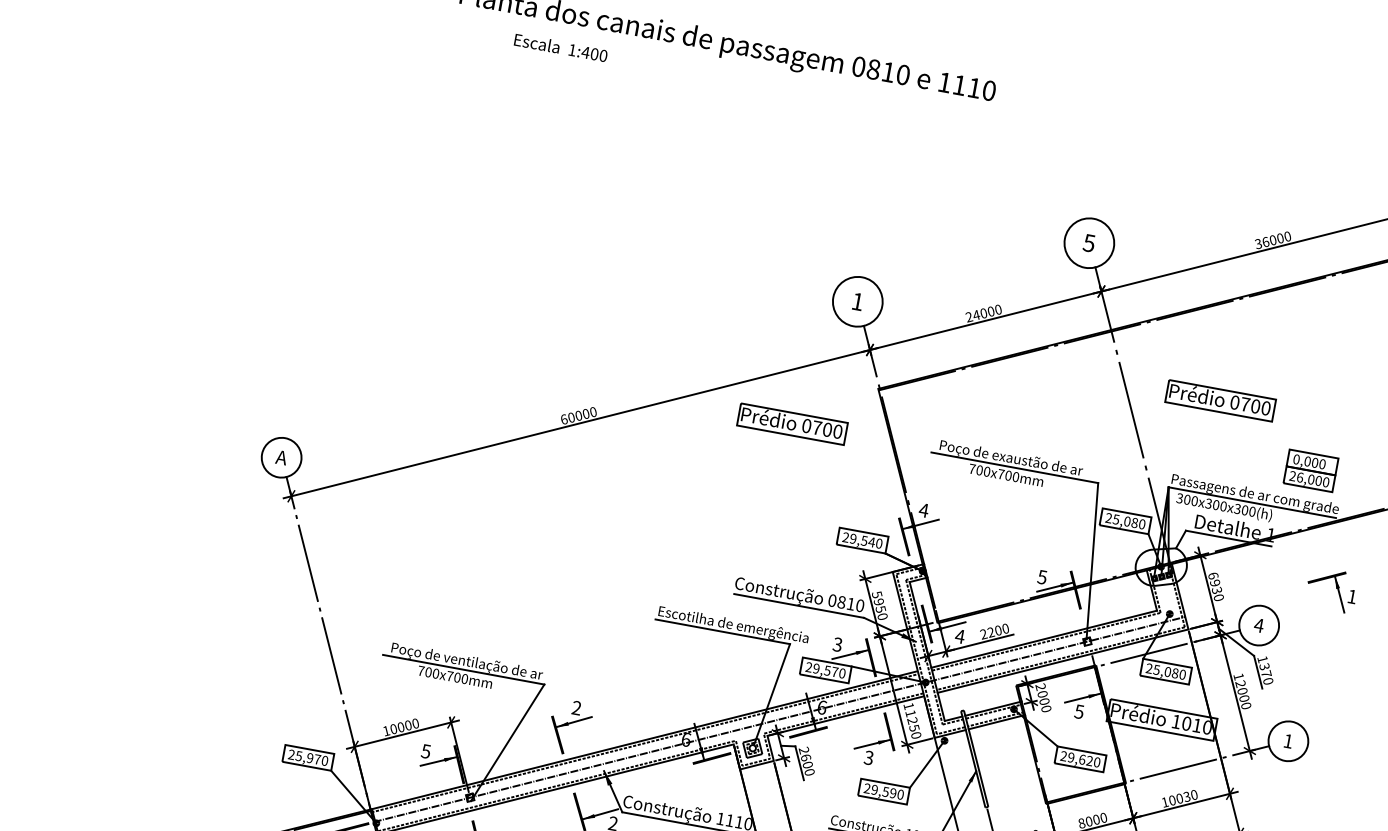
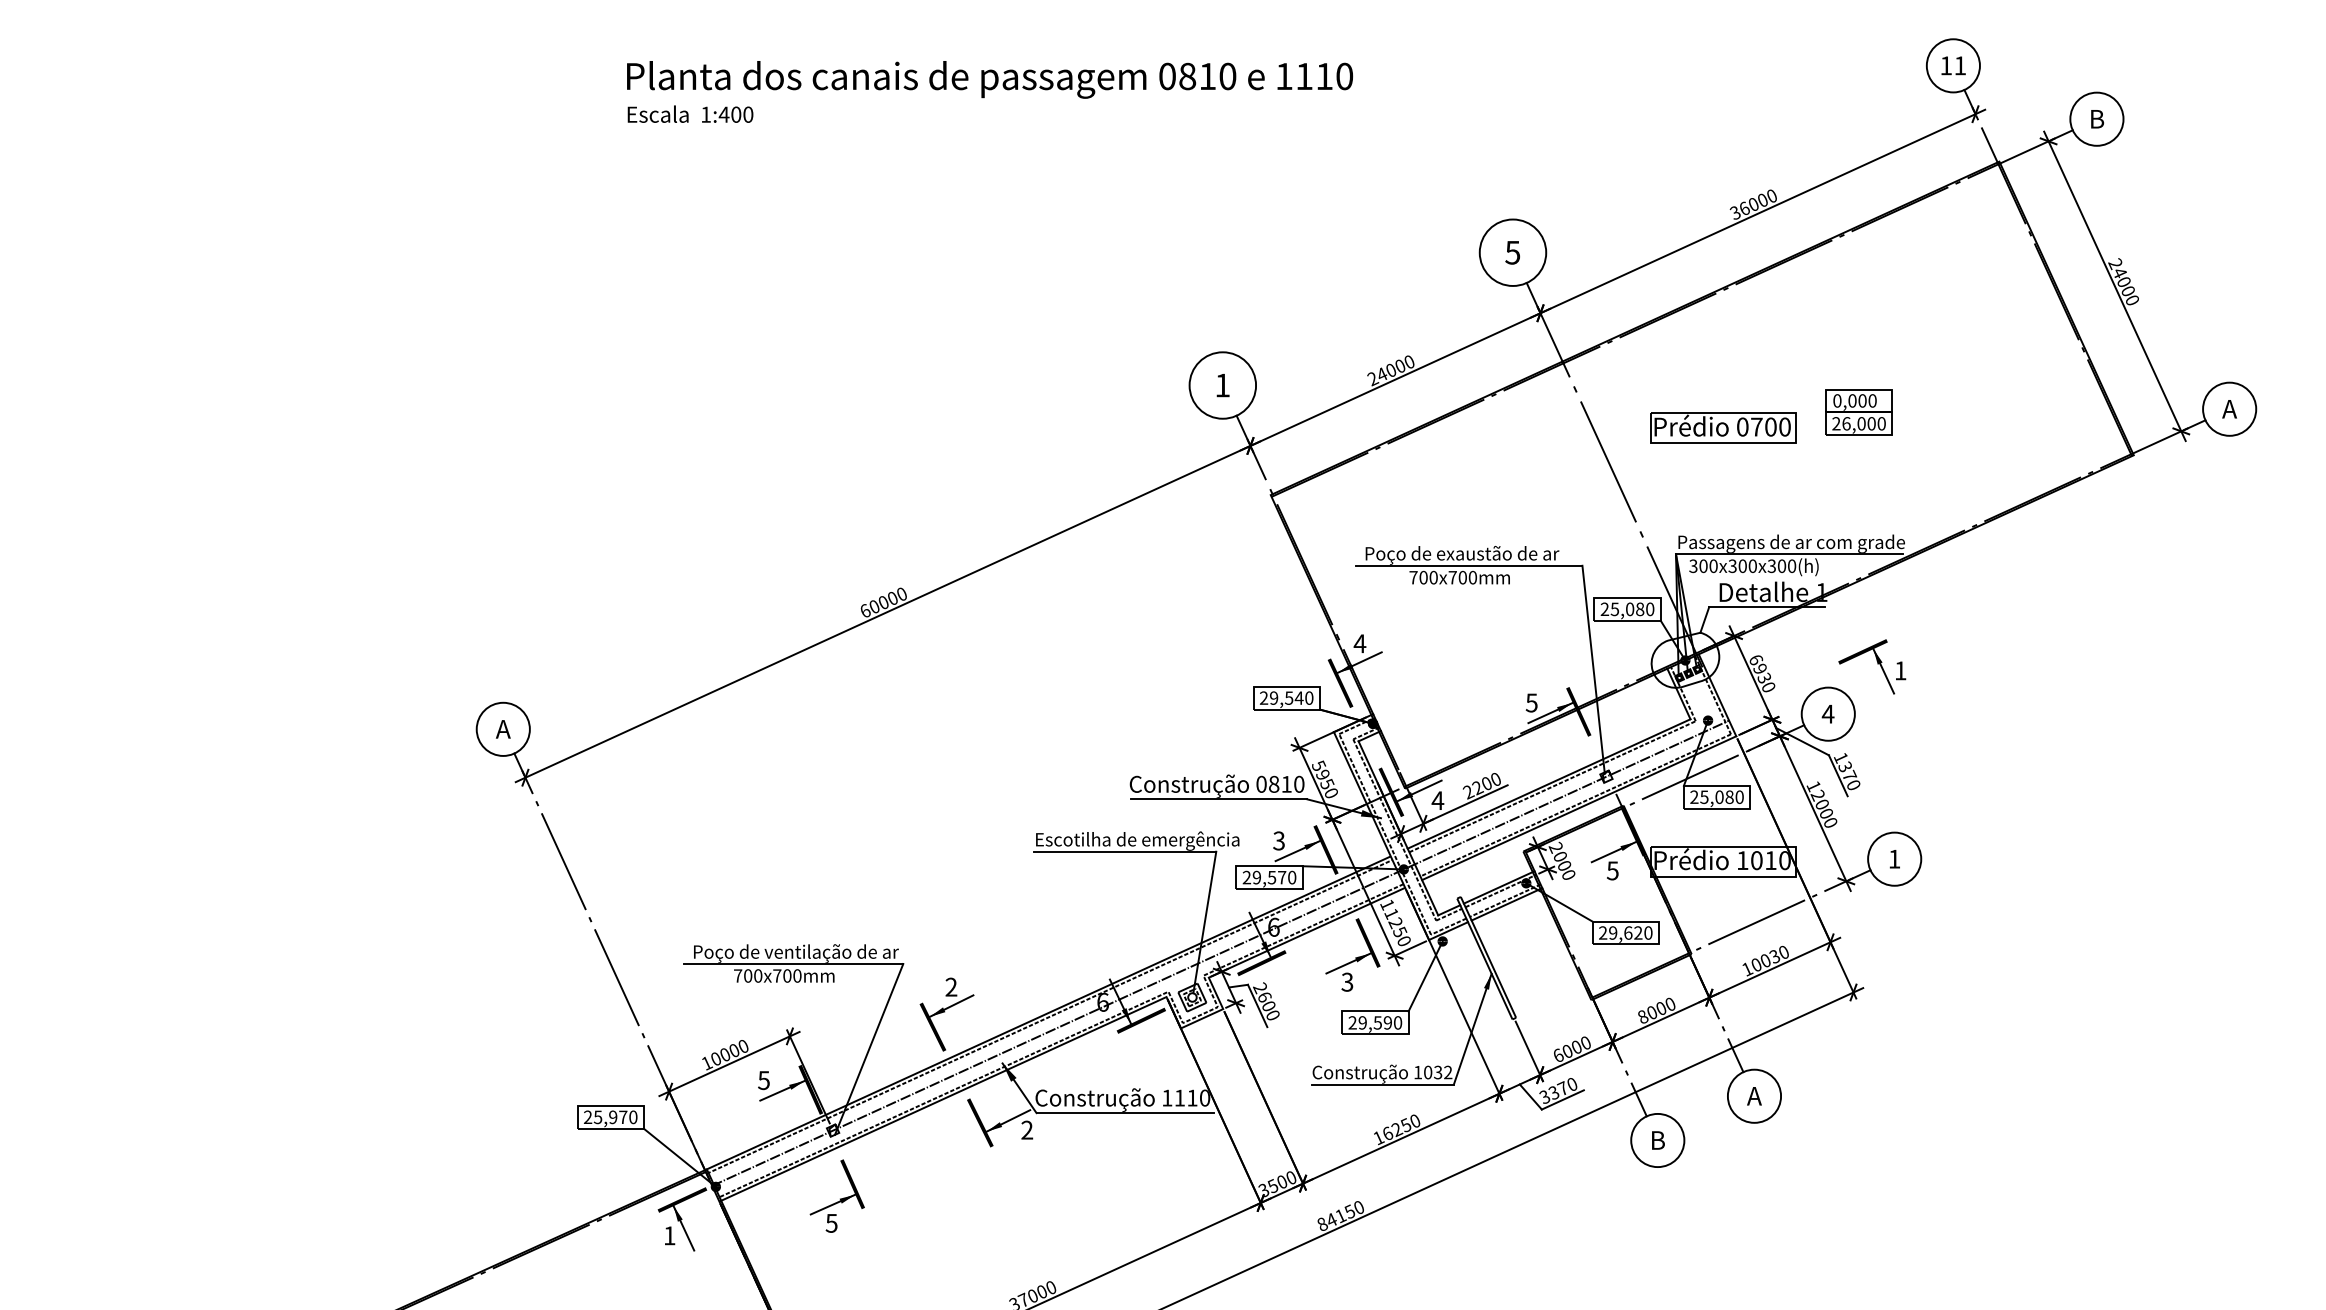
text: (561, 47) -> (690, 113), moved
part: (792, 423) -> (1166, 561), removed
part: (1310, 470) -> (1858, 412), moved
part: (1332, 589) -> (1872, 666), moved

